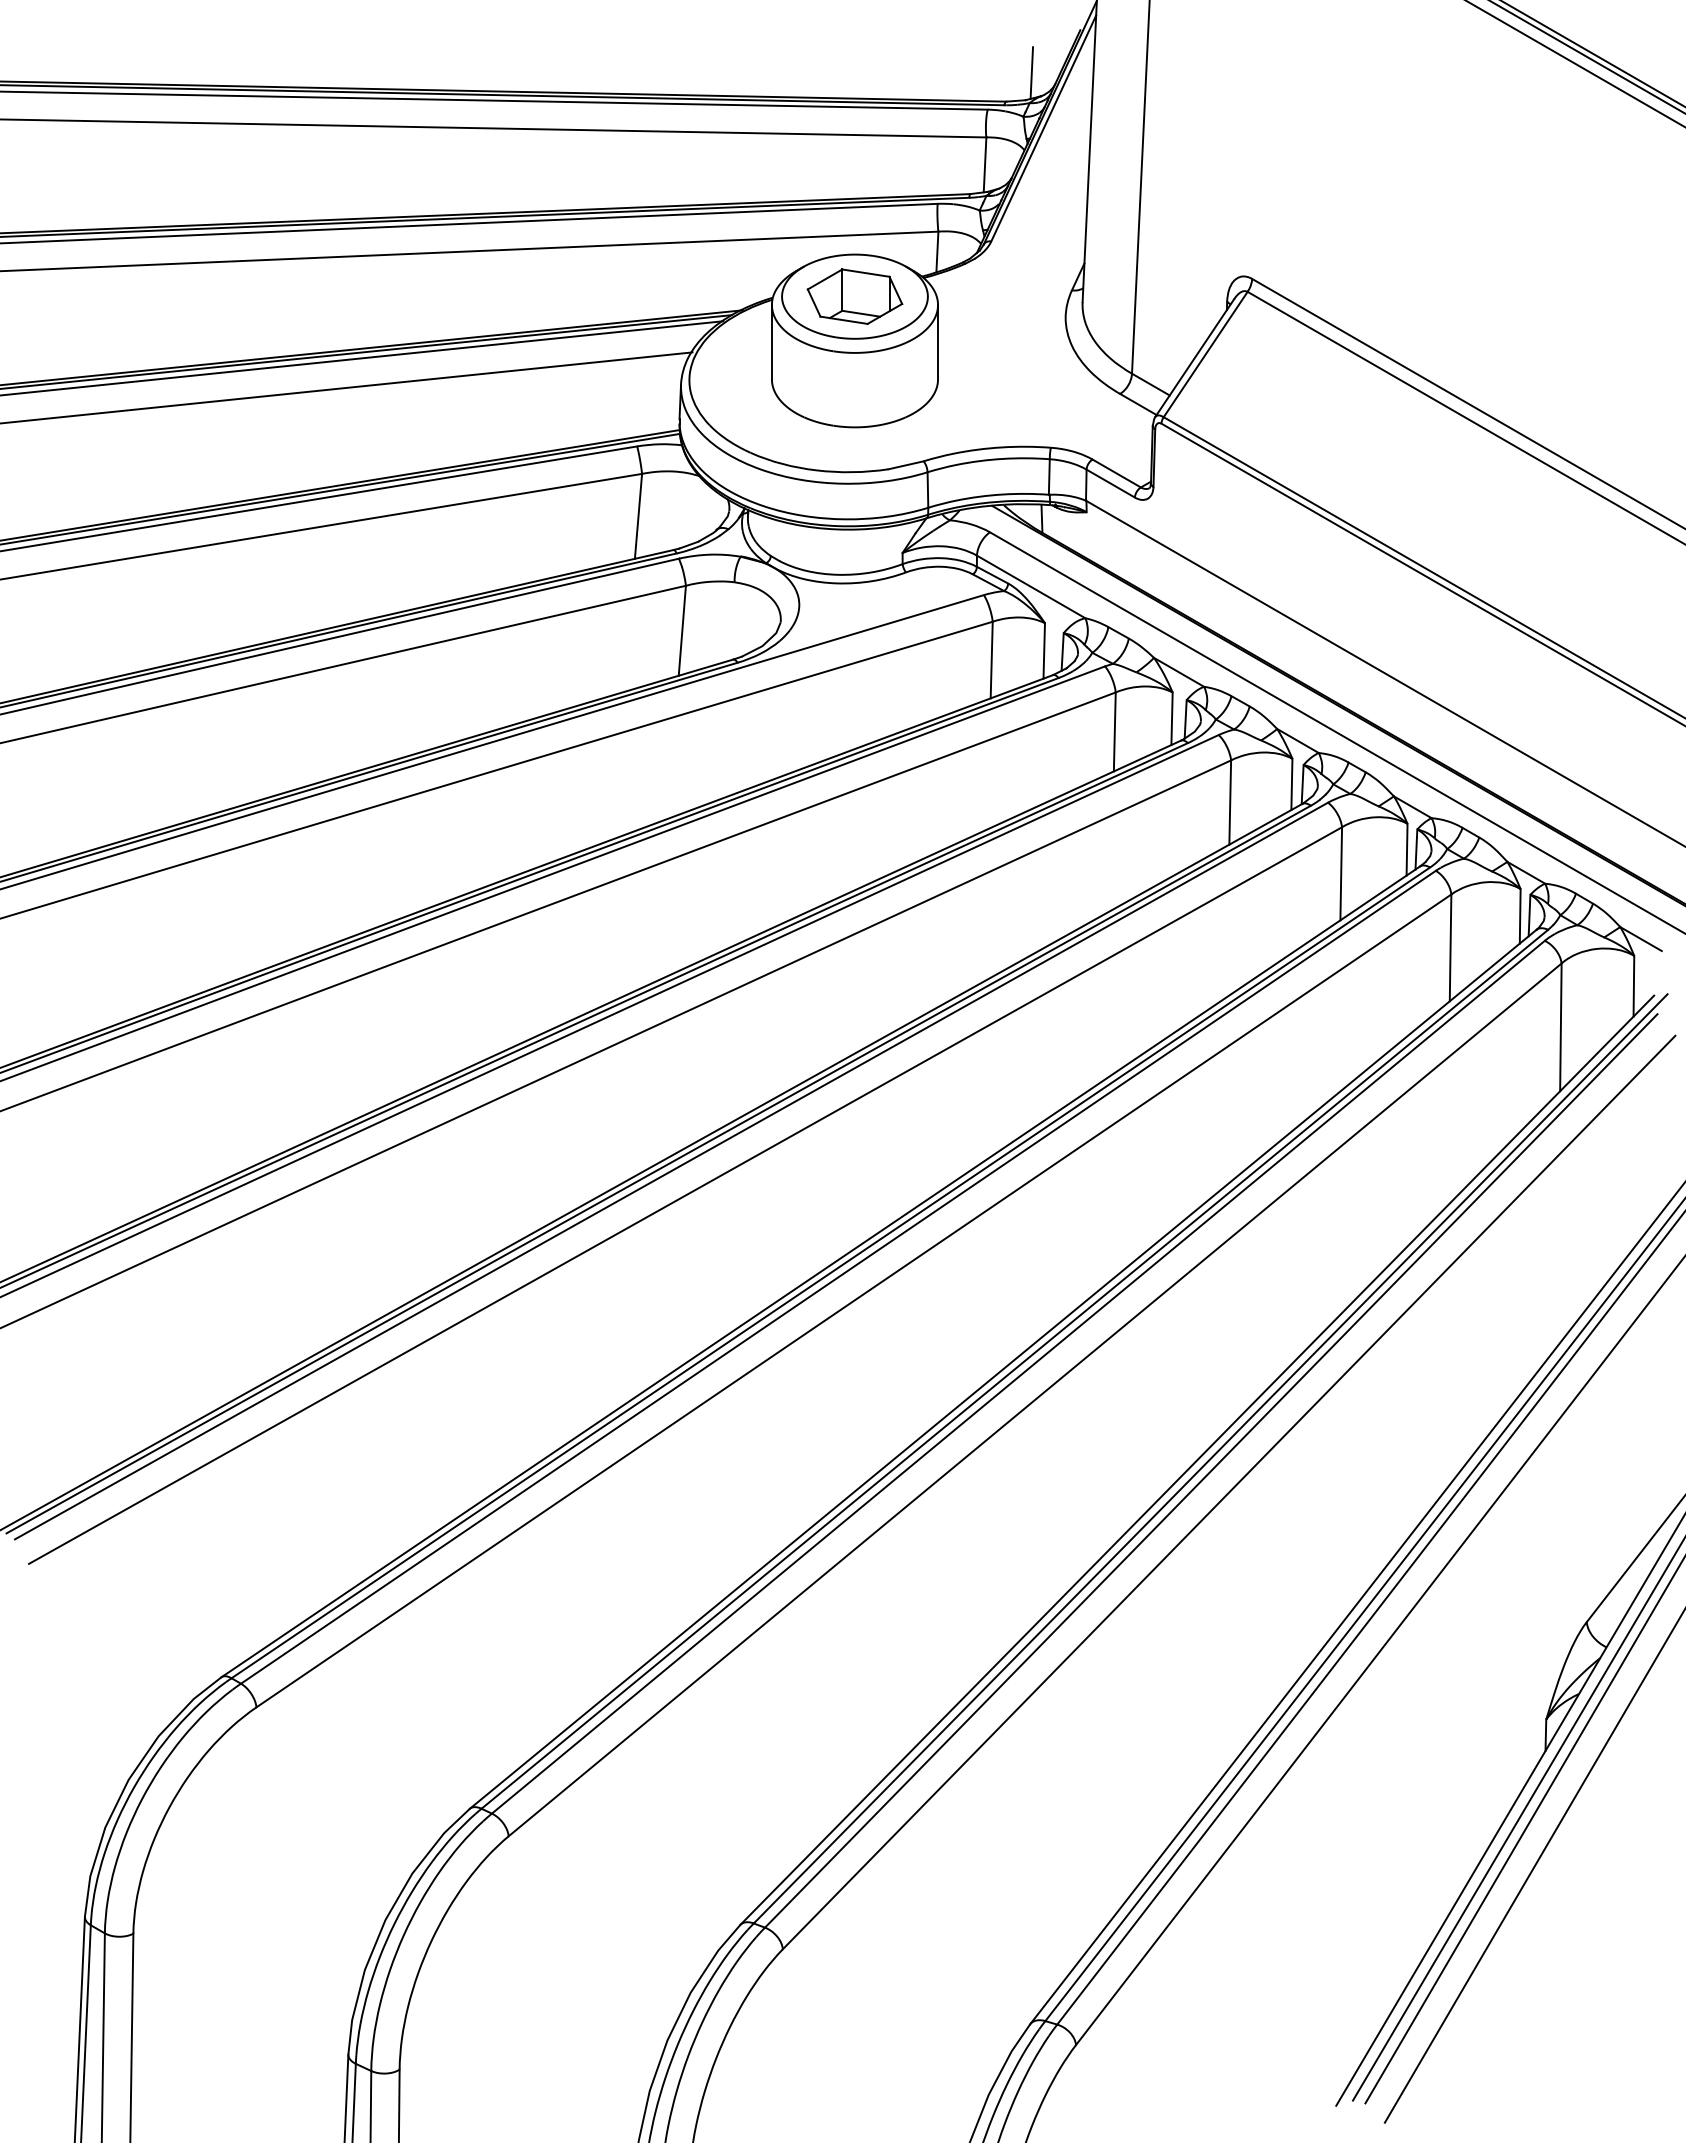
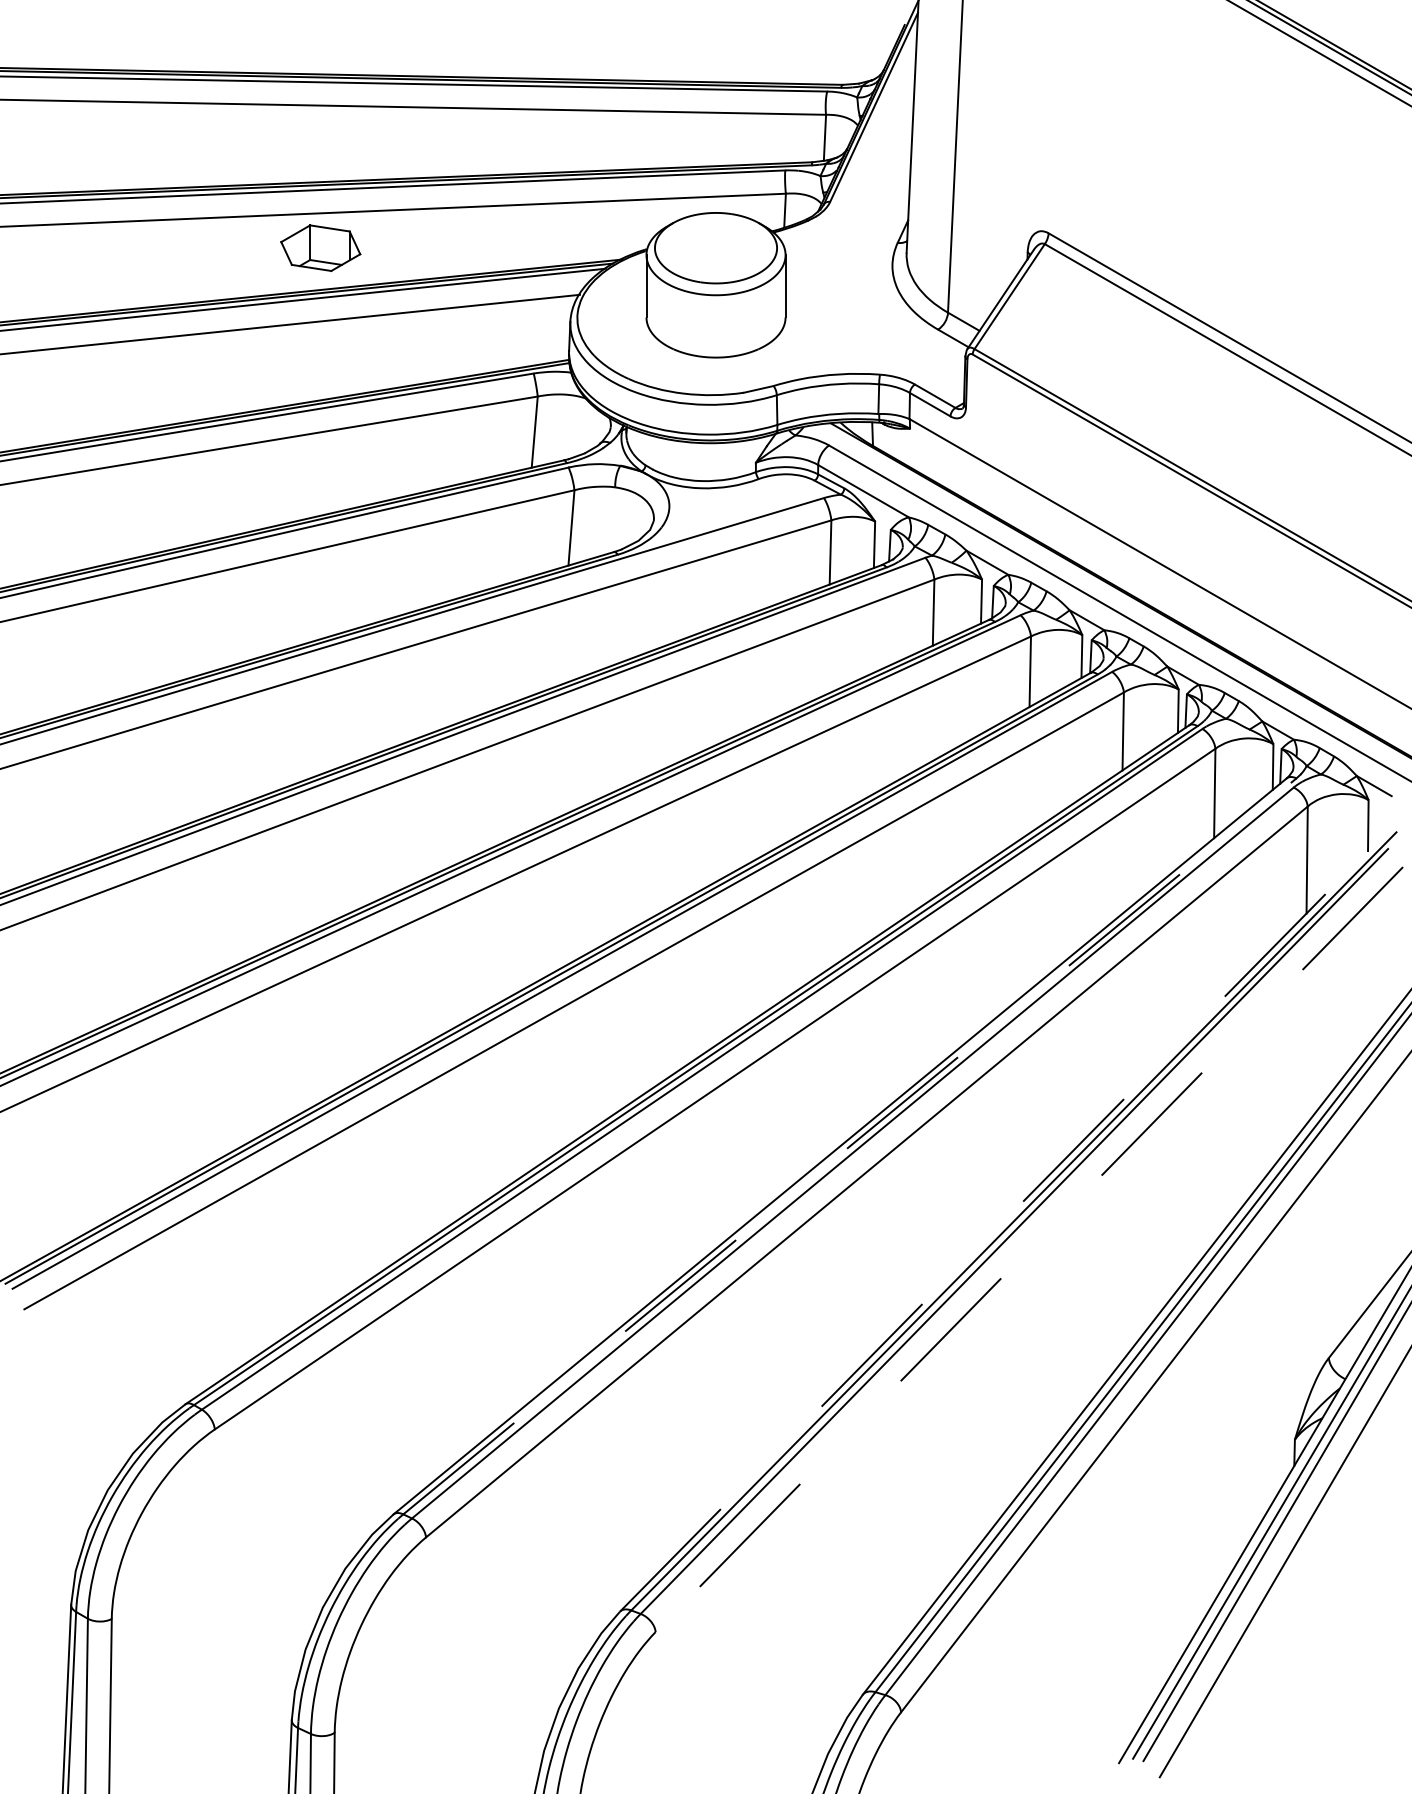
line: (1031, 72) -> (863, 60), removed
part: (854, 296) -> (320, 248), moved
line: (1015, 1368) -> (850, 1145), solid -> dashed
line: (1197, 1460) -> (1002, 1222), solid -> dashed
line: (1229, 1492) -> (1029, 1249), solid -> dashed

